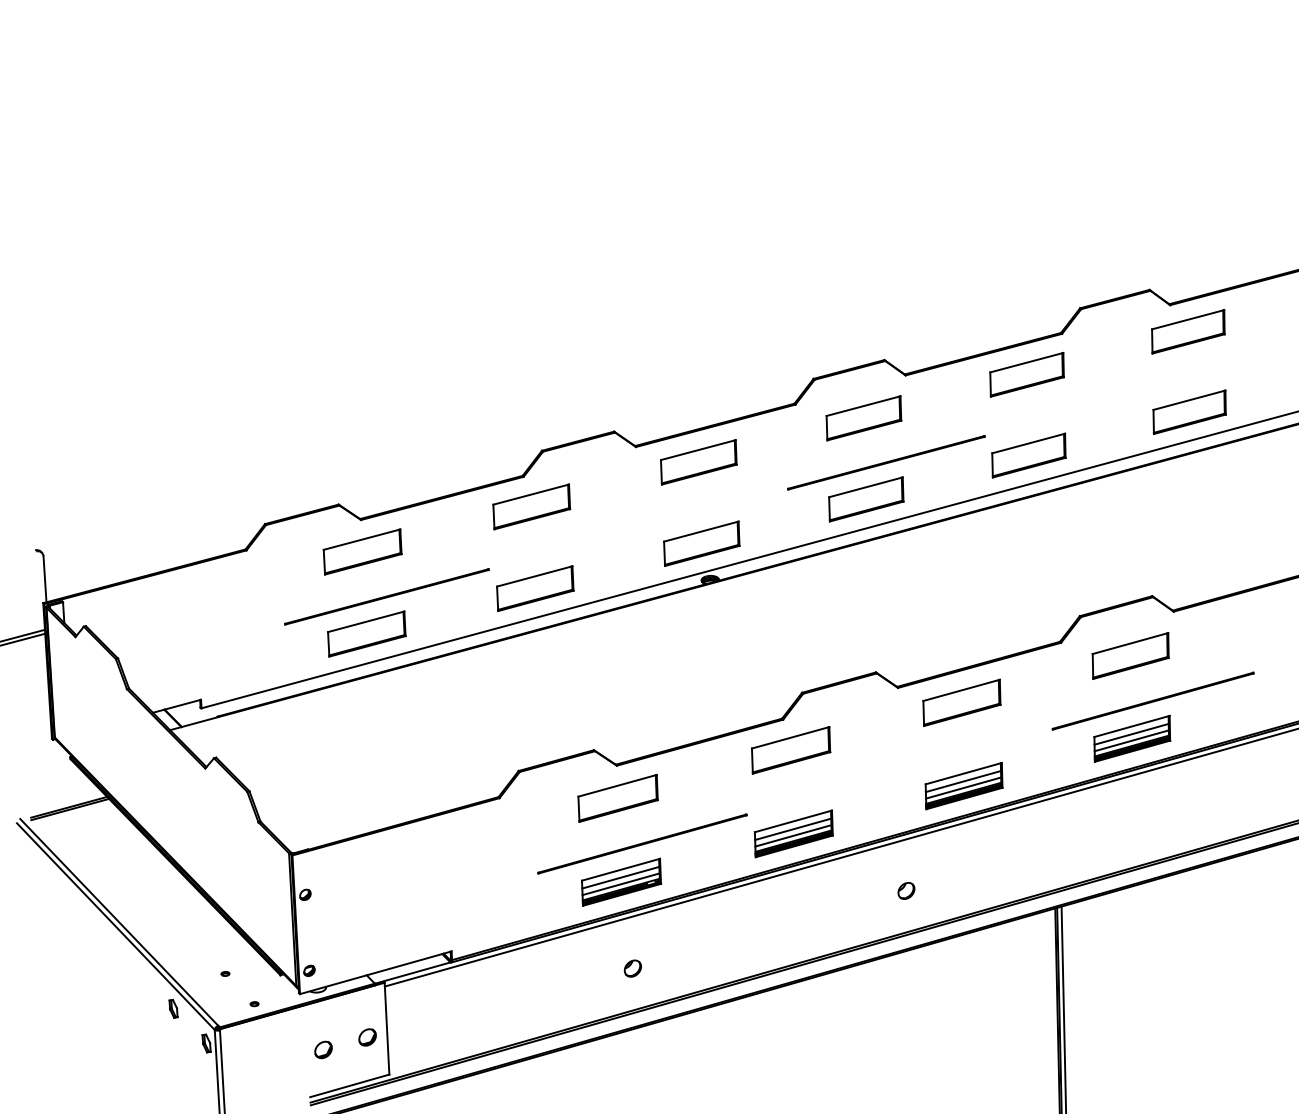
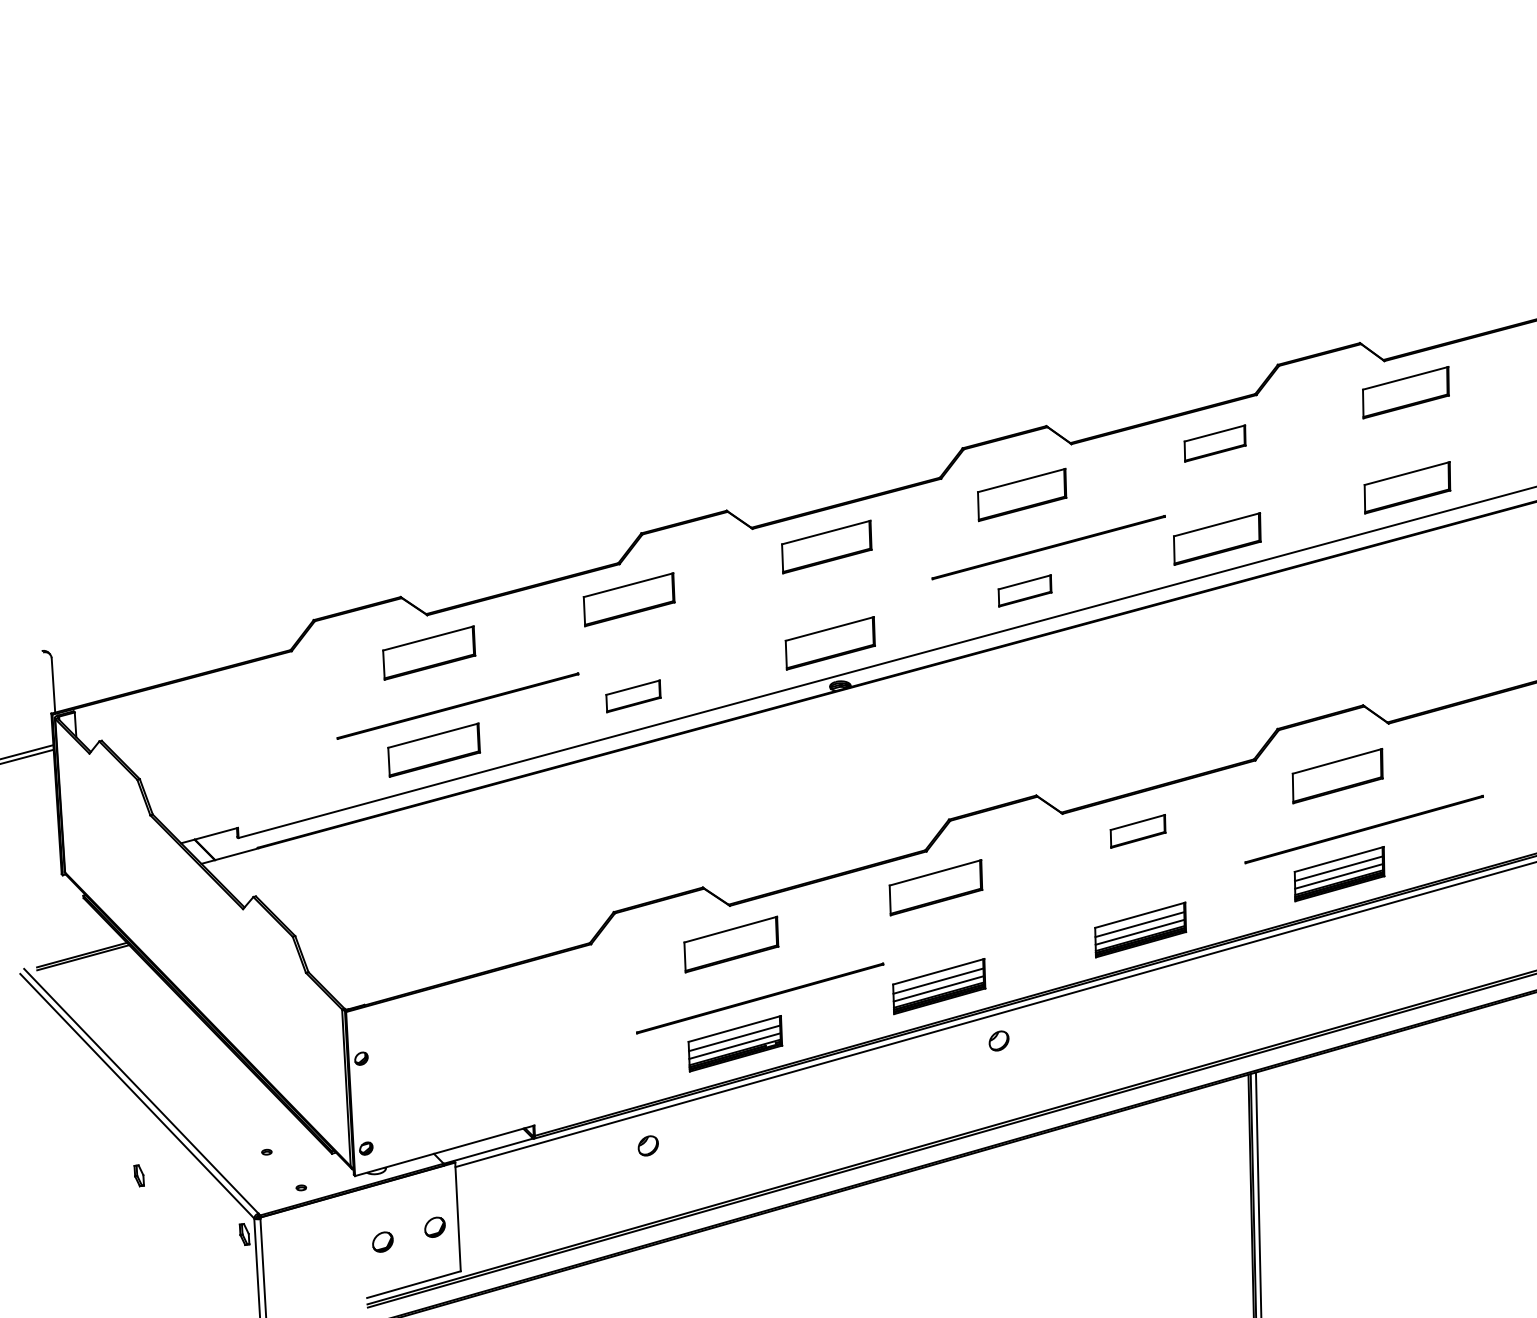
part: (1026, 374) -> (1214, 443), size x0.7
part: (866, 499) -> (1025, 590), size x0.6
part: (535, 588) -> (633, 696), size x0.6
part: (961, 702) -> (1137, 831), size x0.6
part: (906, 890) -> (999, 1040), moved
part: (632, 968) -> (647, 1145), moved
part: (173, 1008) -> (139, 1175), moved

